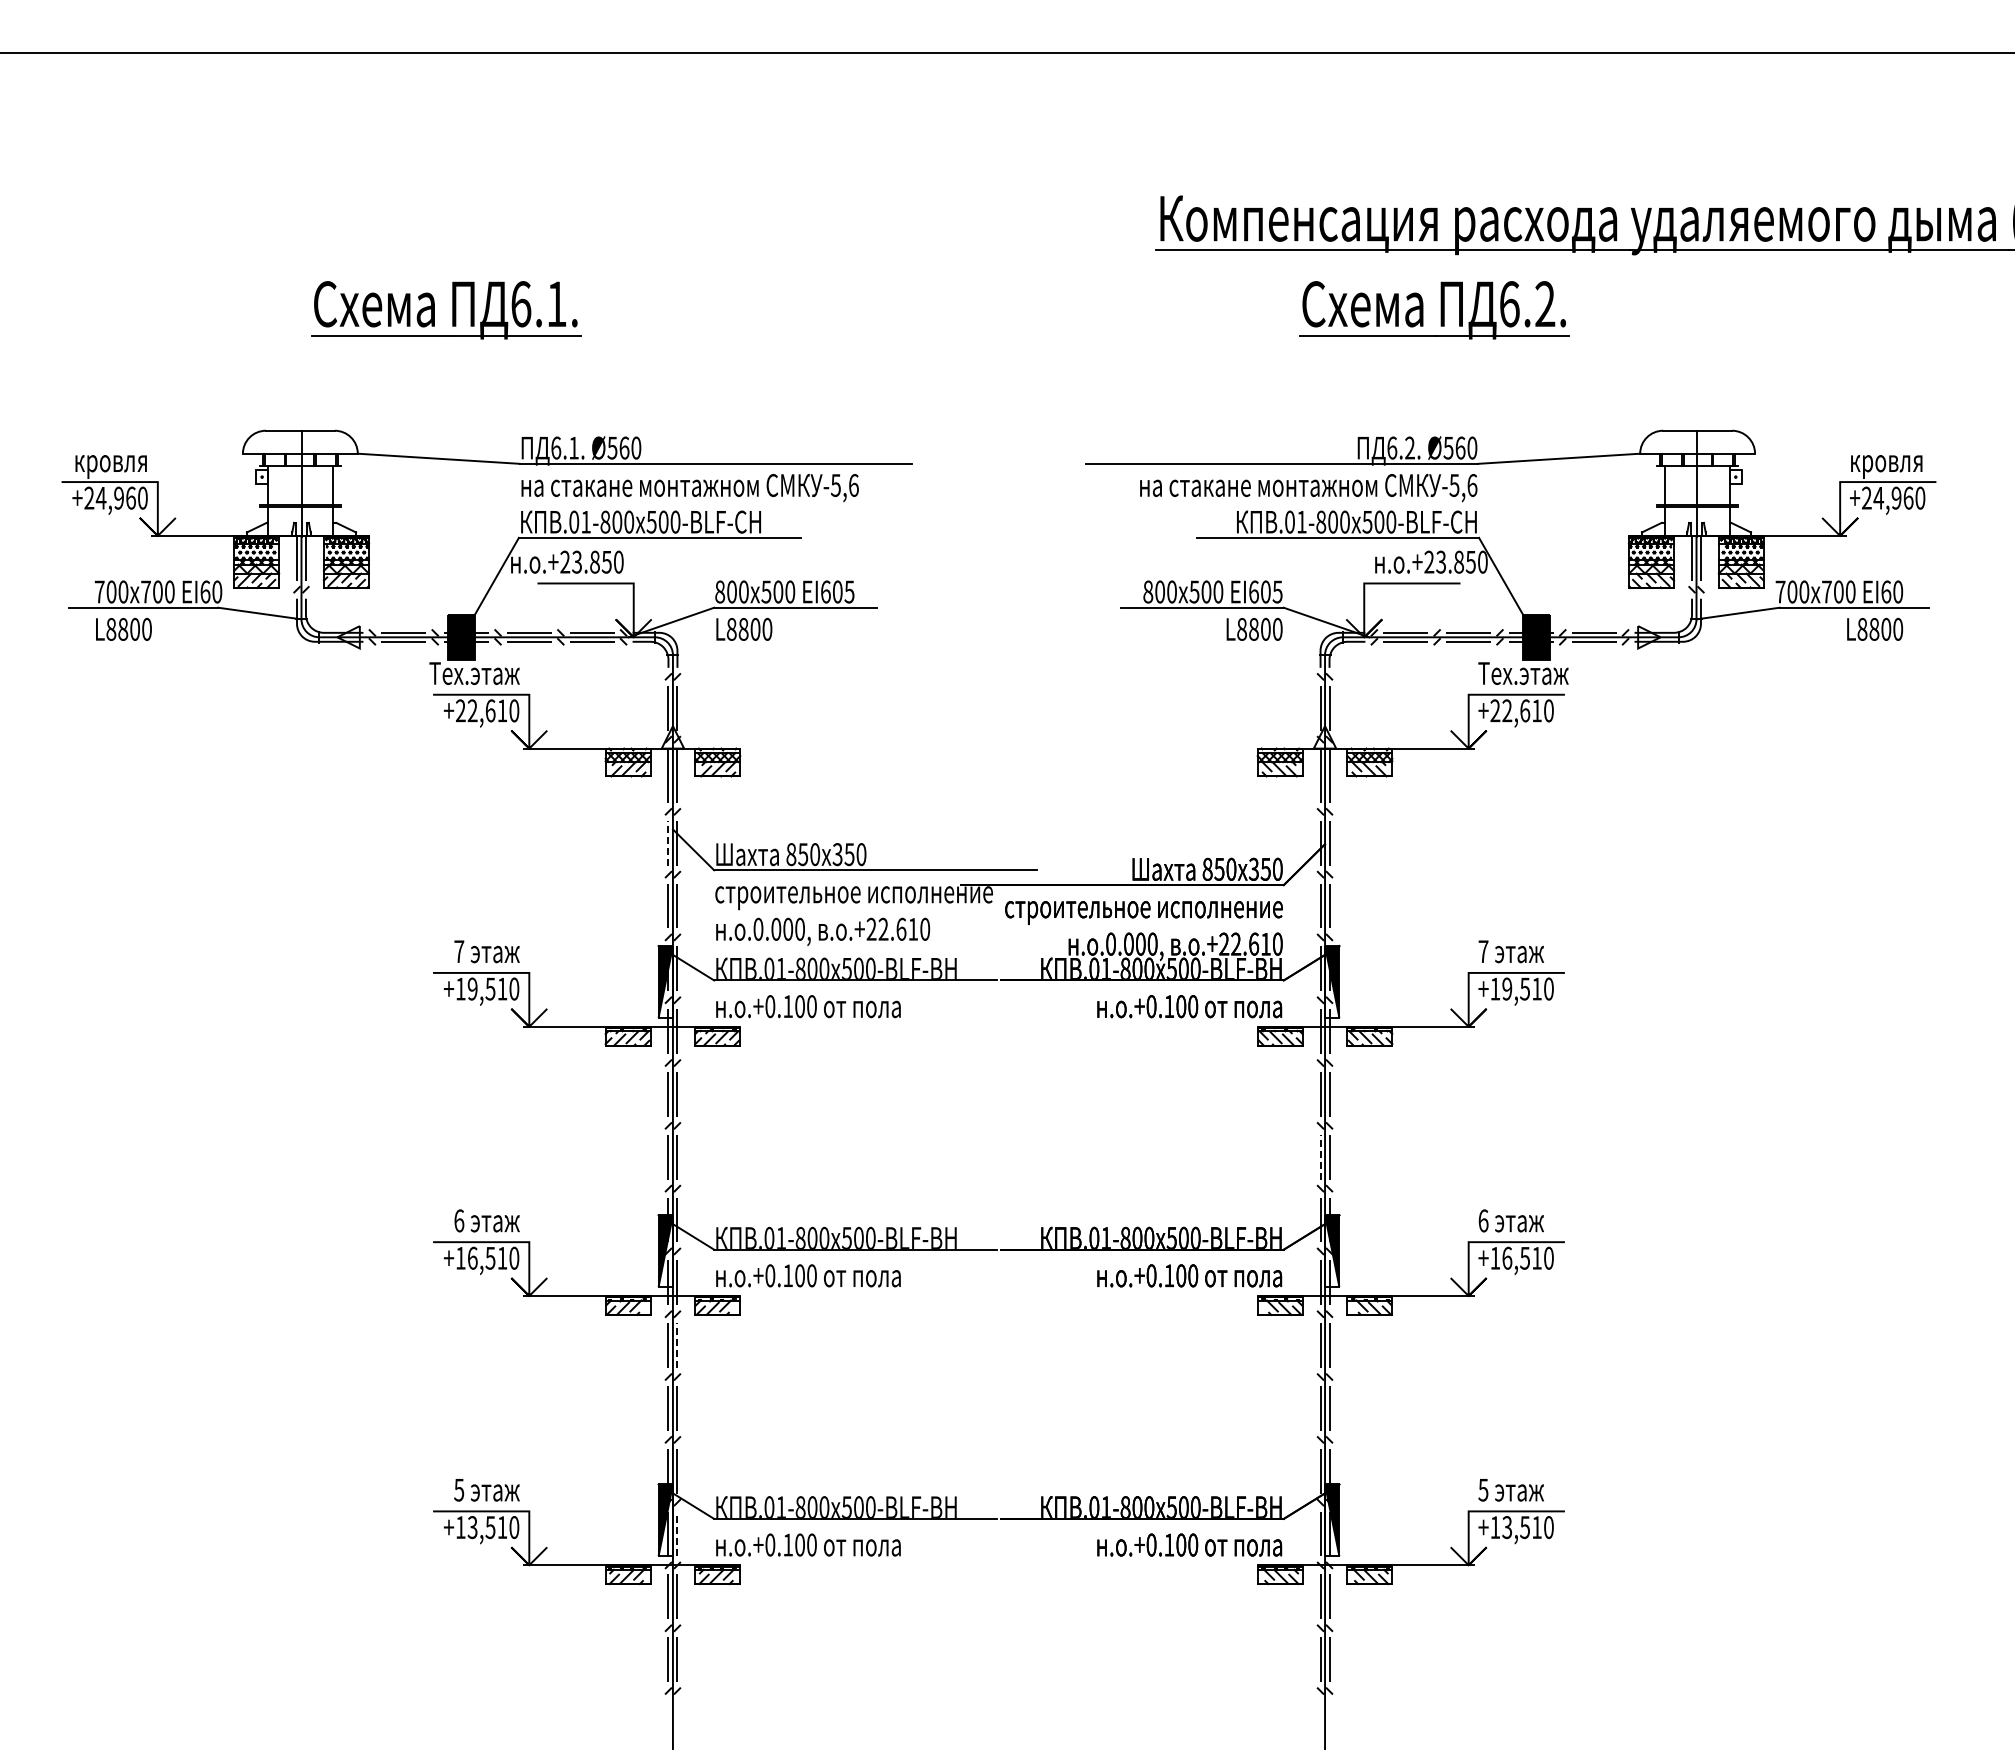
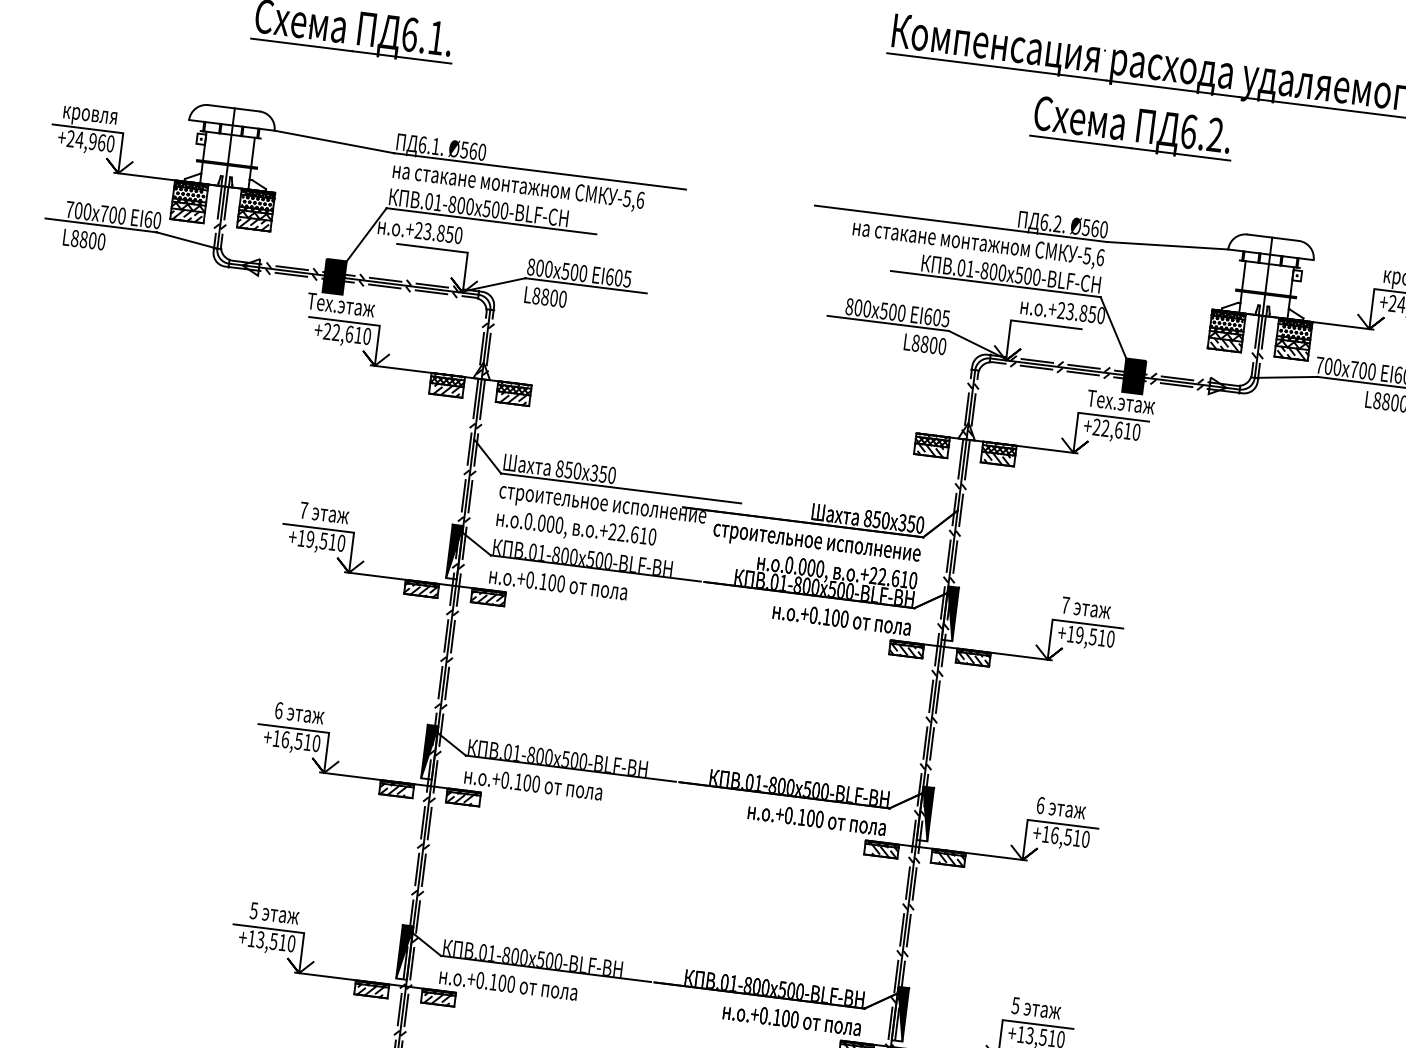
part: (1434, 310) -> (1132, 129), moved
line: (668, 842) -> (469, 448), dashed -> solid
line: (1320, 1156) -> (925, 742), dashed -> solid
line: (677, 1345) -> (429, 823), dashed -> solid
line: (677, 1533) -> (412, 963), dashed -> solid

